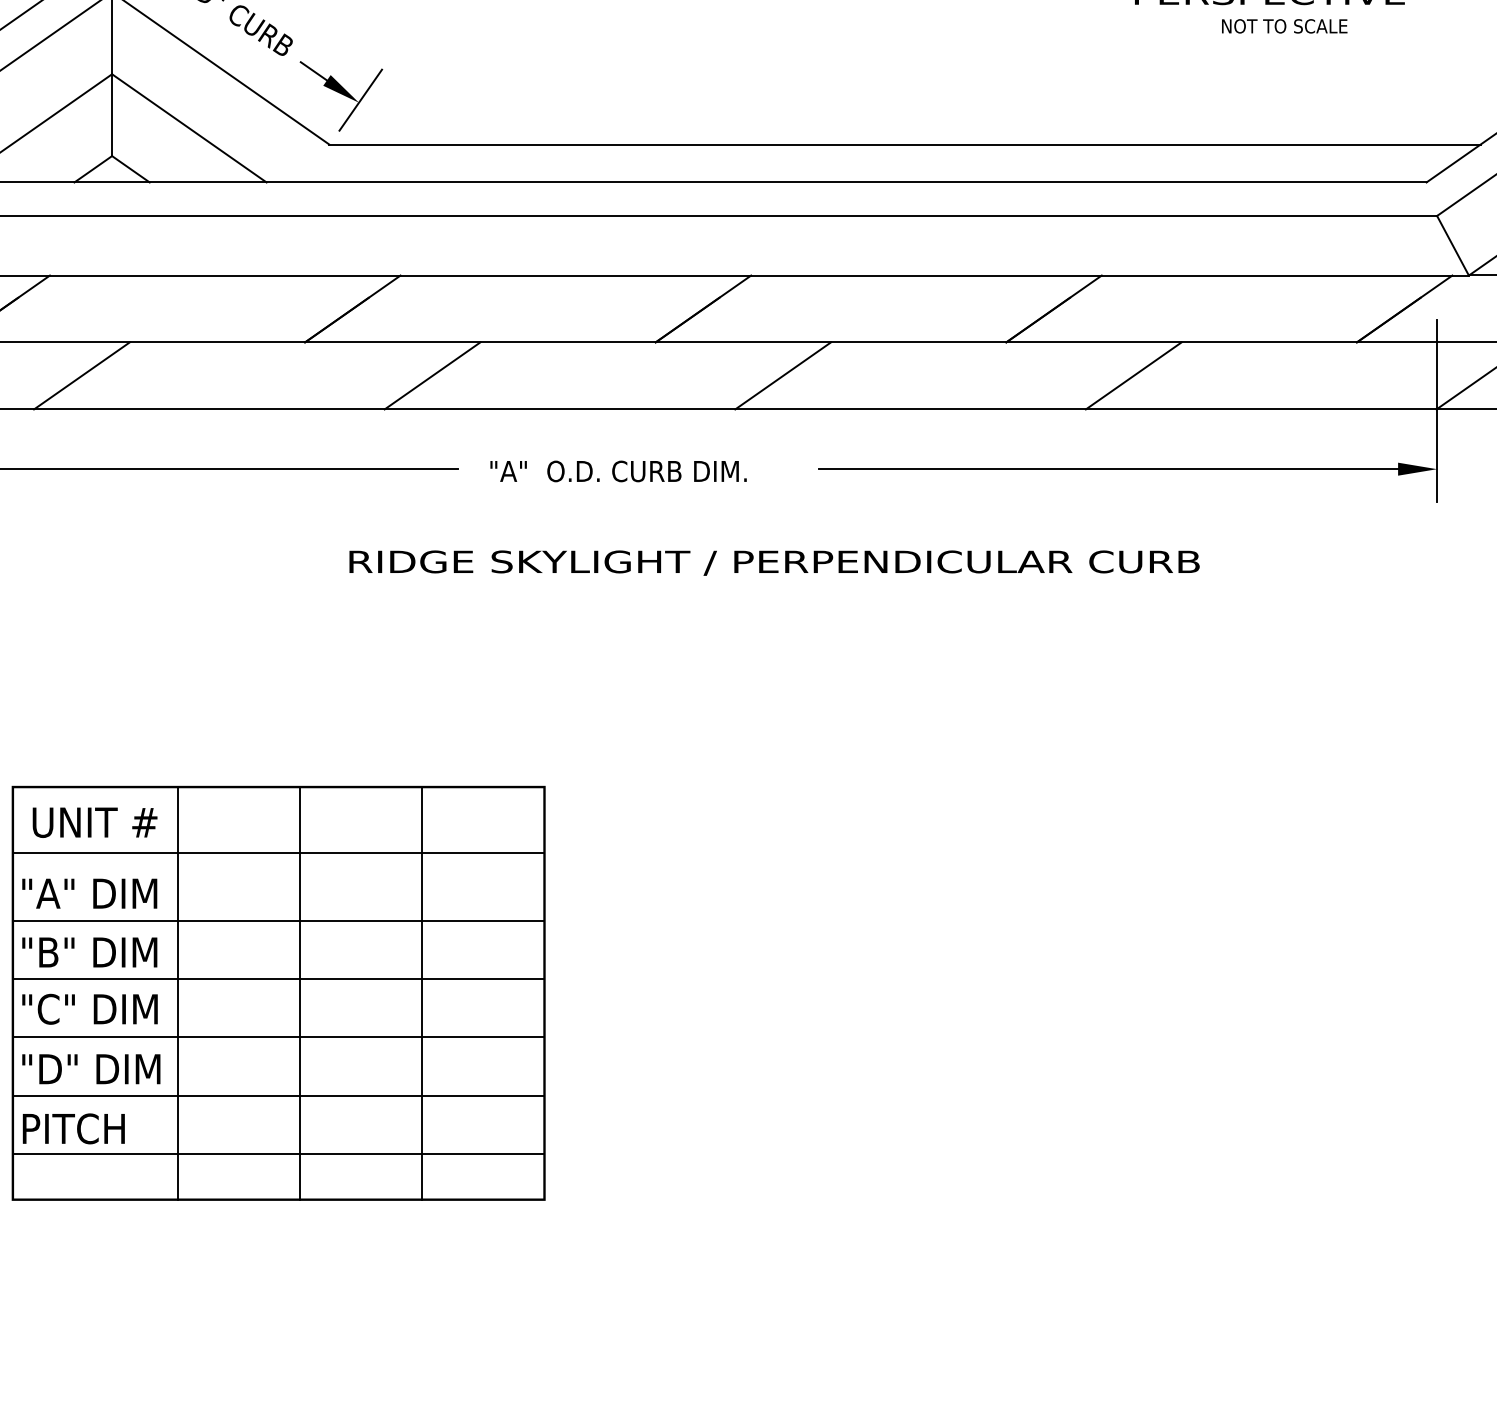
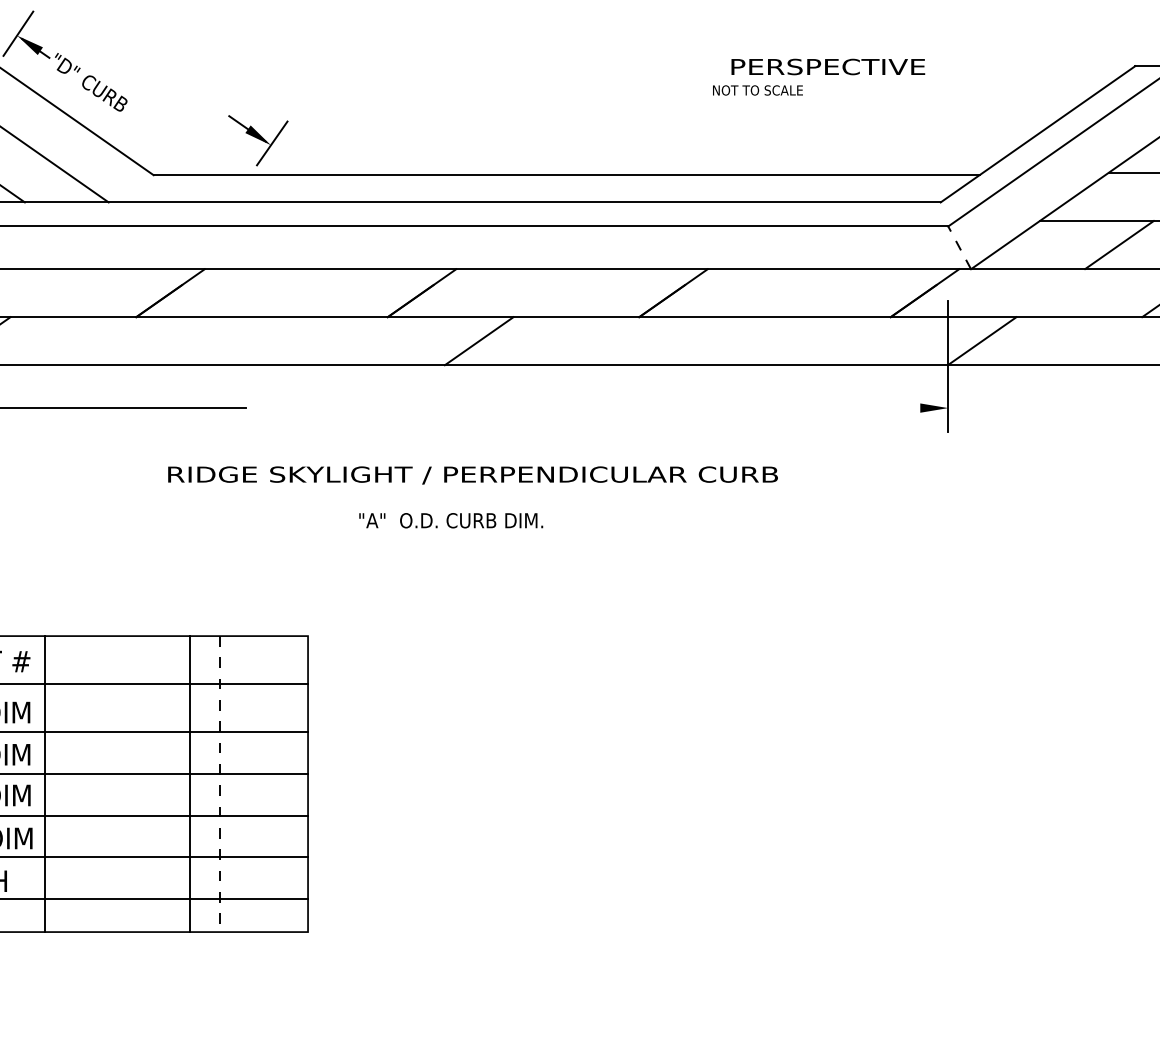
text: (1284, 26) -> (757, 90), moved
part: (341, 96) -> (258, 140), moved
line: (1452, 245) -> (959, 247), solid -> dashed
line: (432, 376) -> (227, 341), removed
line: (1133, 376) -> (730, 341), removed
line: (1120, 469) -> (721, 408), removed
text: (619, 471) -> (451, 520), moved
line: (299, 993) -> (189, 784), moved
line: (422, 993) -> (220, 784), solid -> dashed

